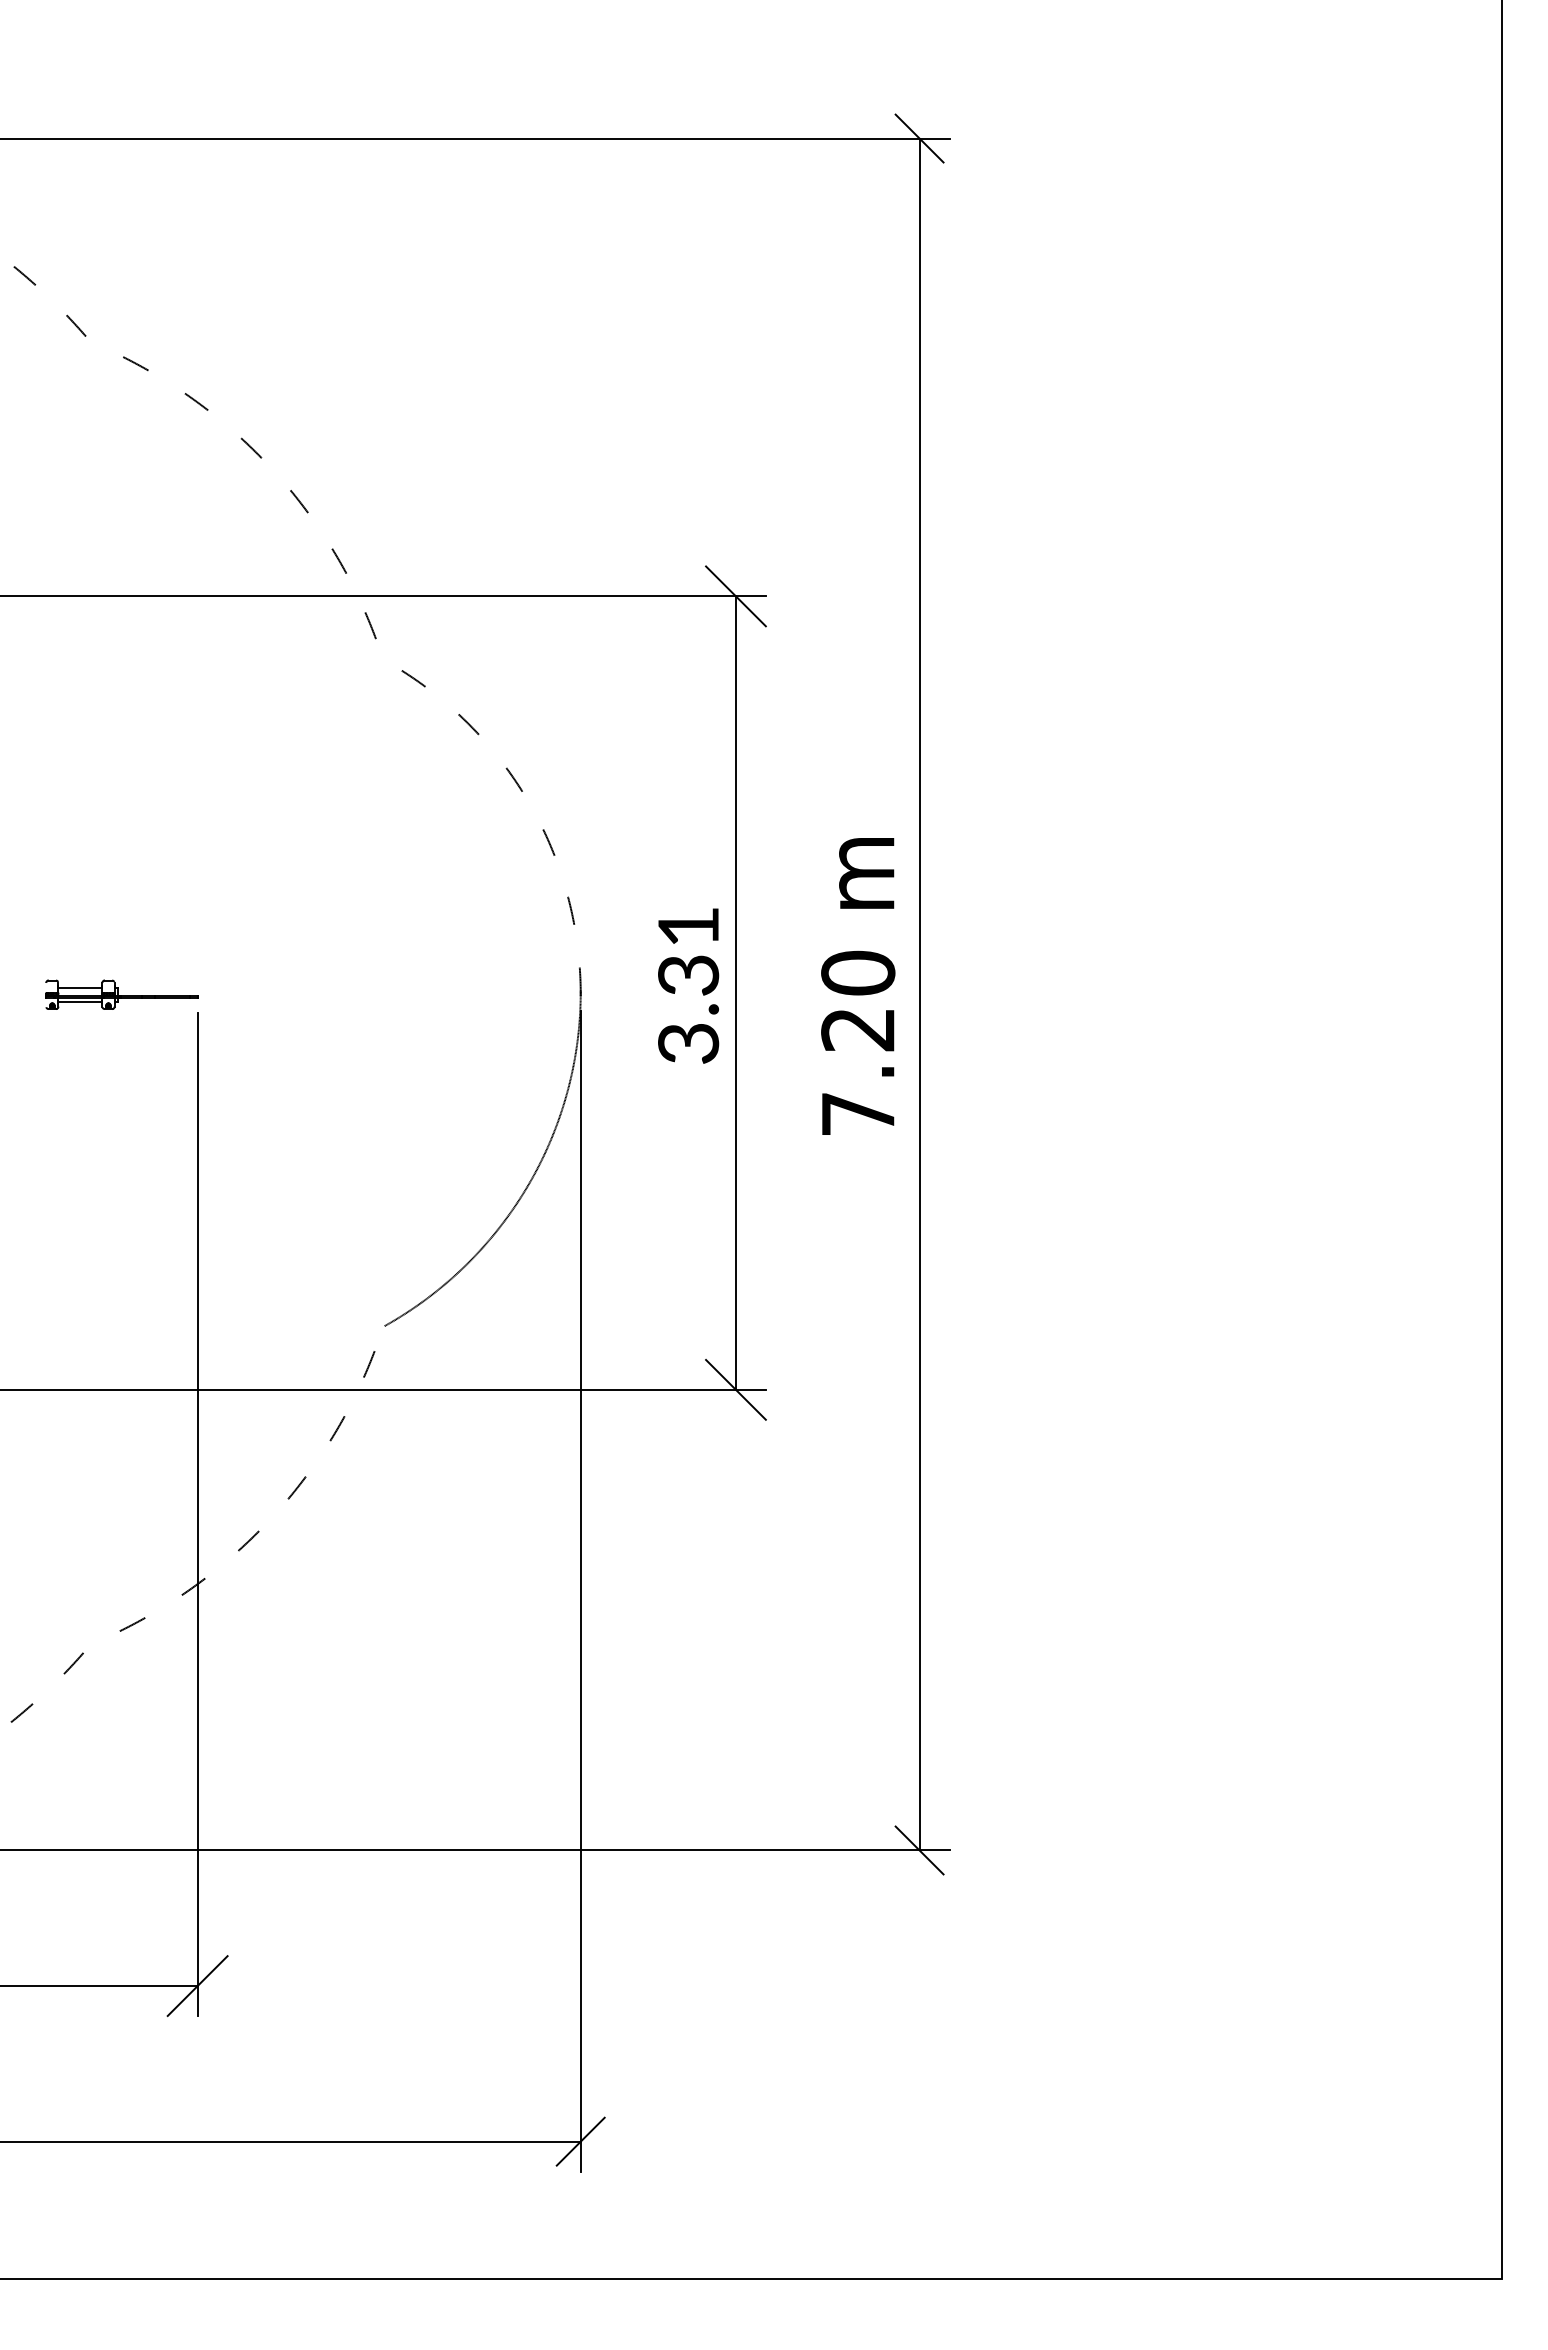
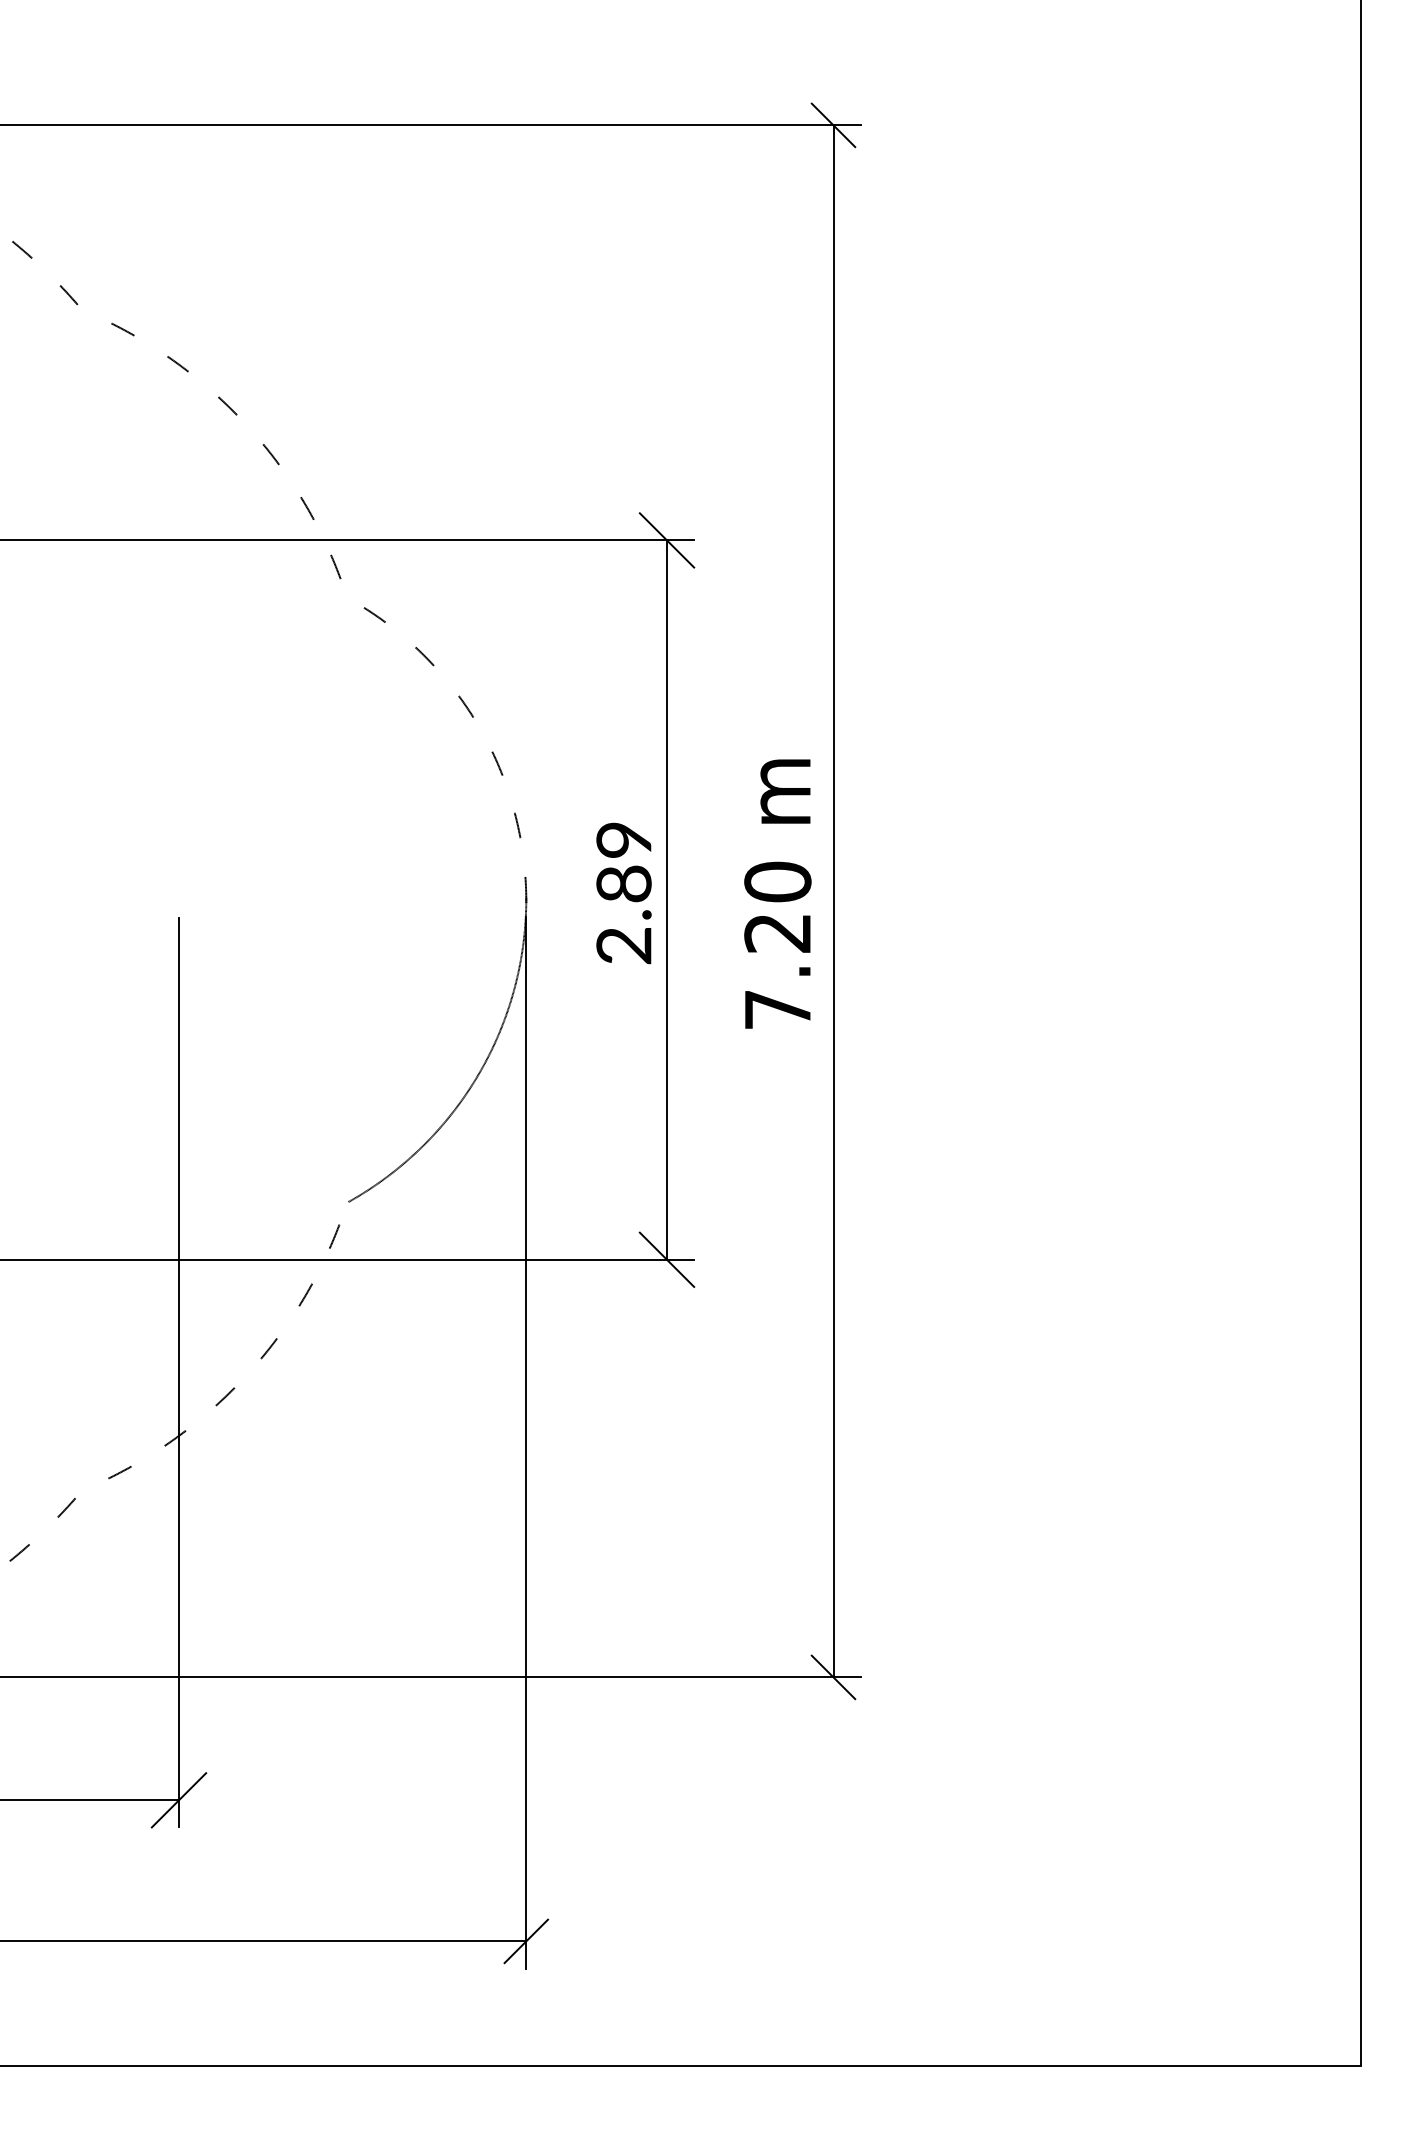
text: (688, 985) -> (623, 893), 3.31 -> 2.89
part: (121, 994) -> (109, 901), removed

